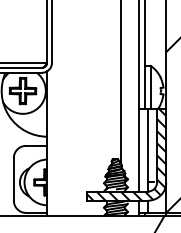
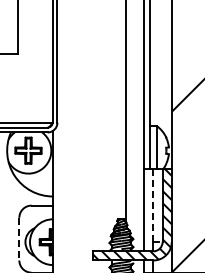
line: (148, 145) -> (153, 205), solid -> dashed
line: (14, 179) -> (19, 239), solid -> dashed

